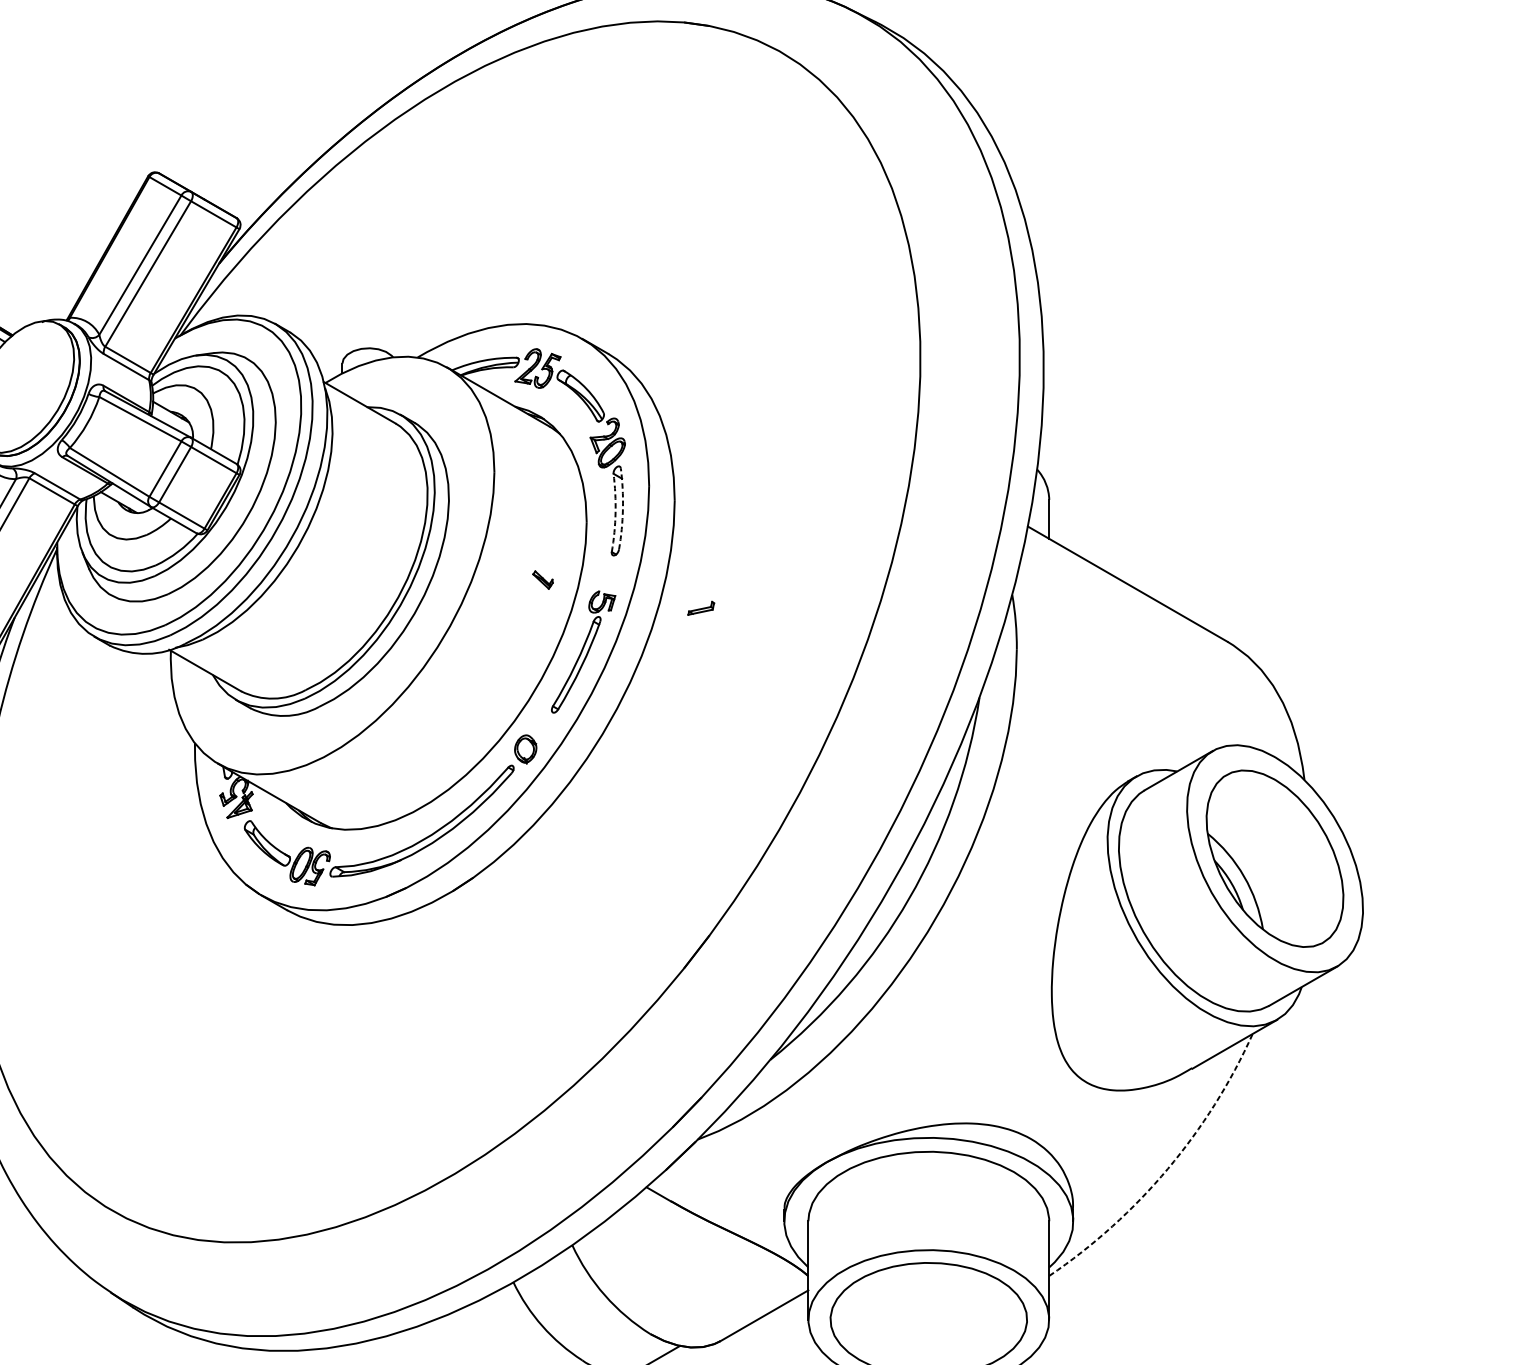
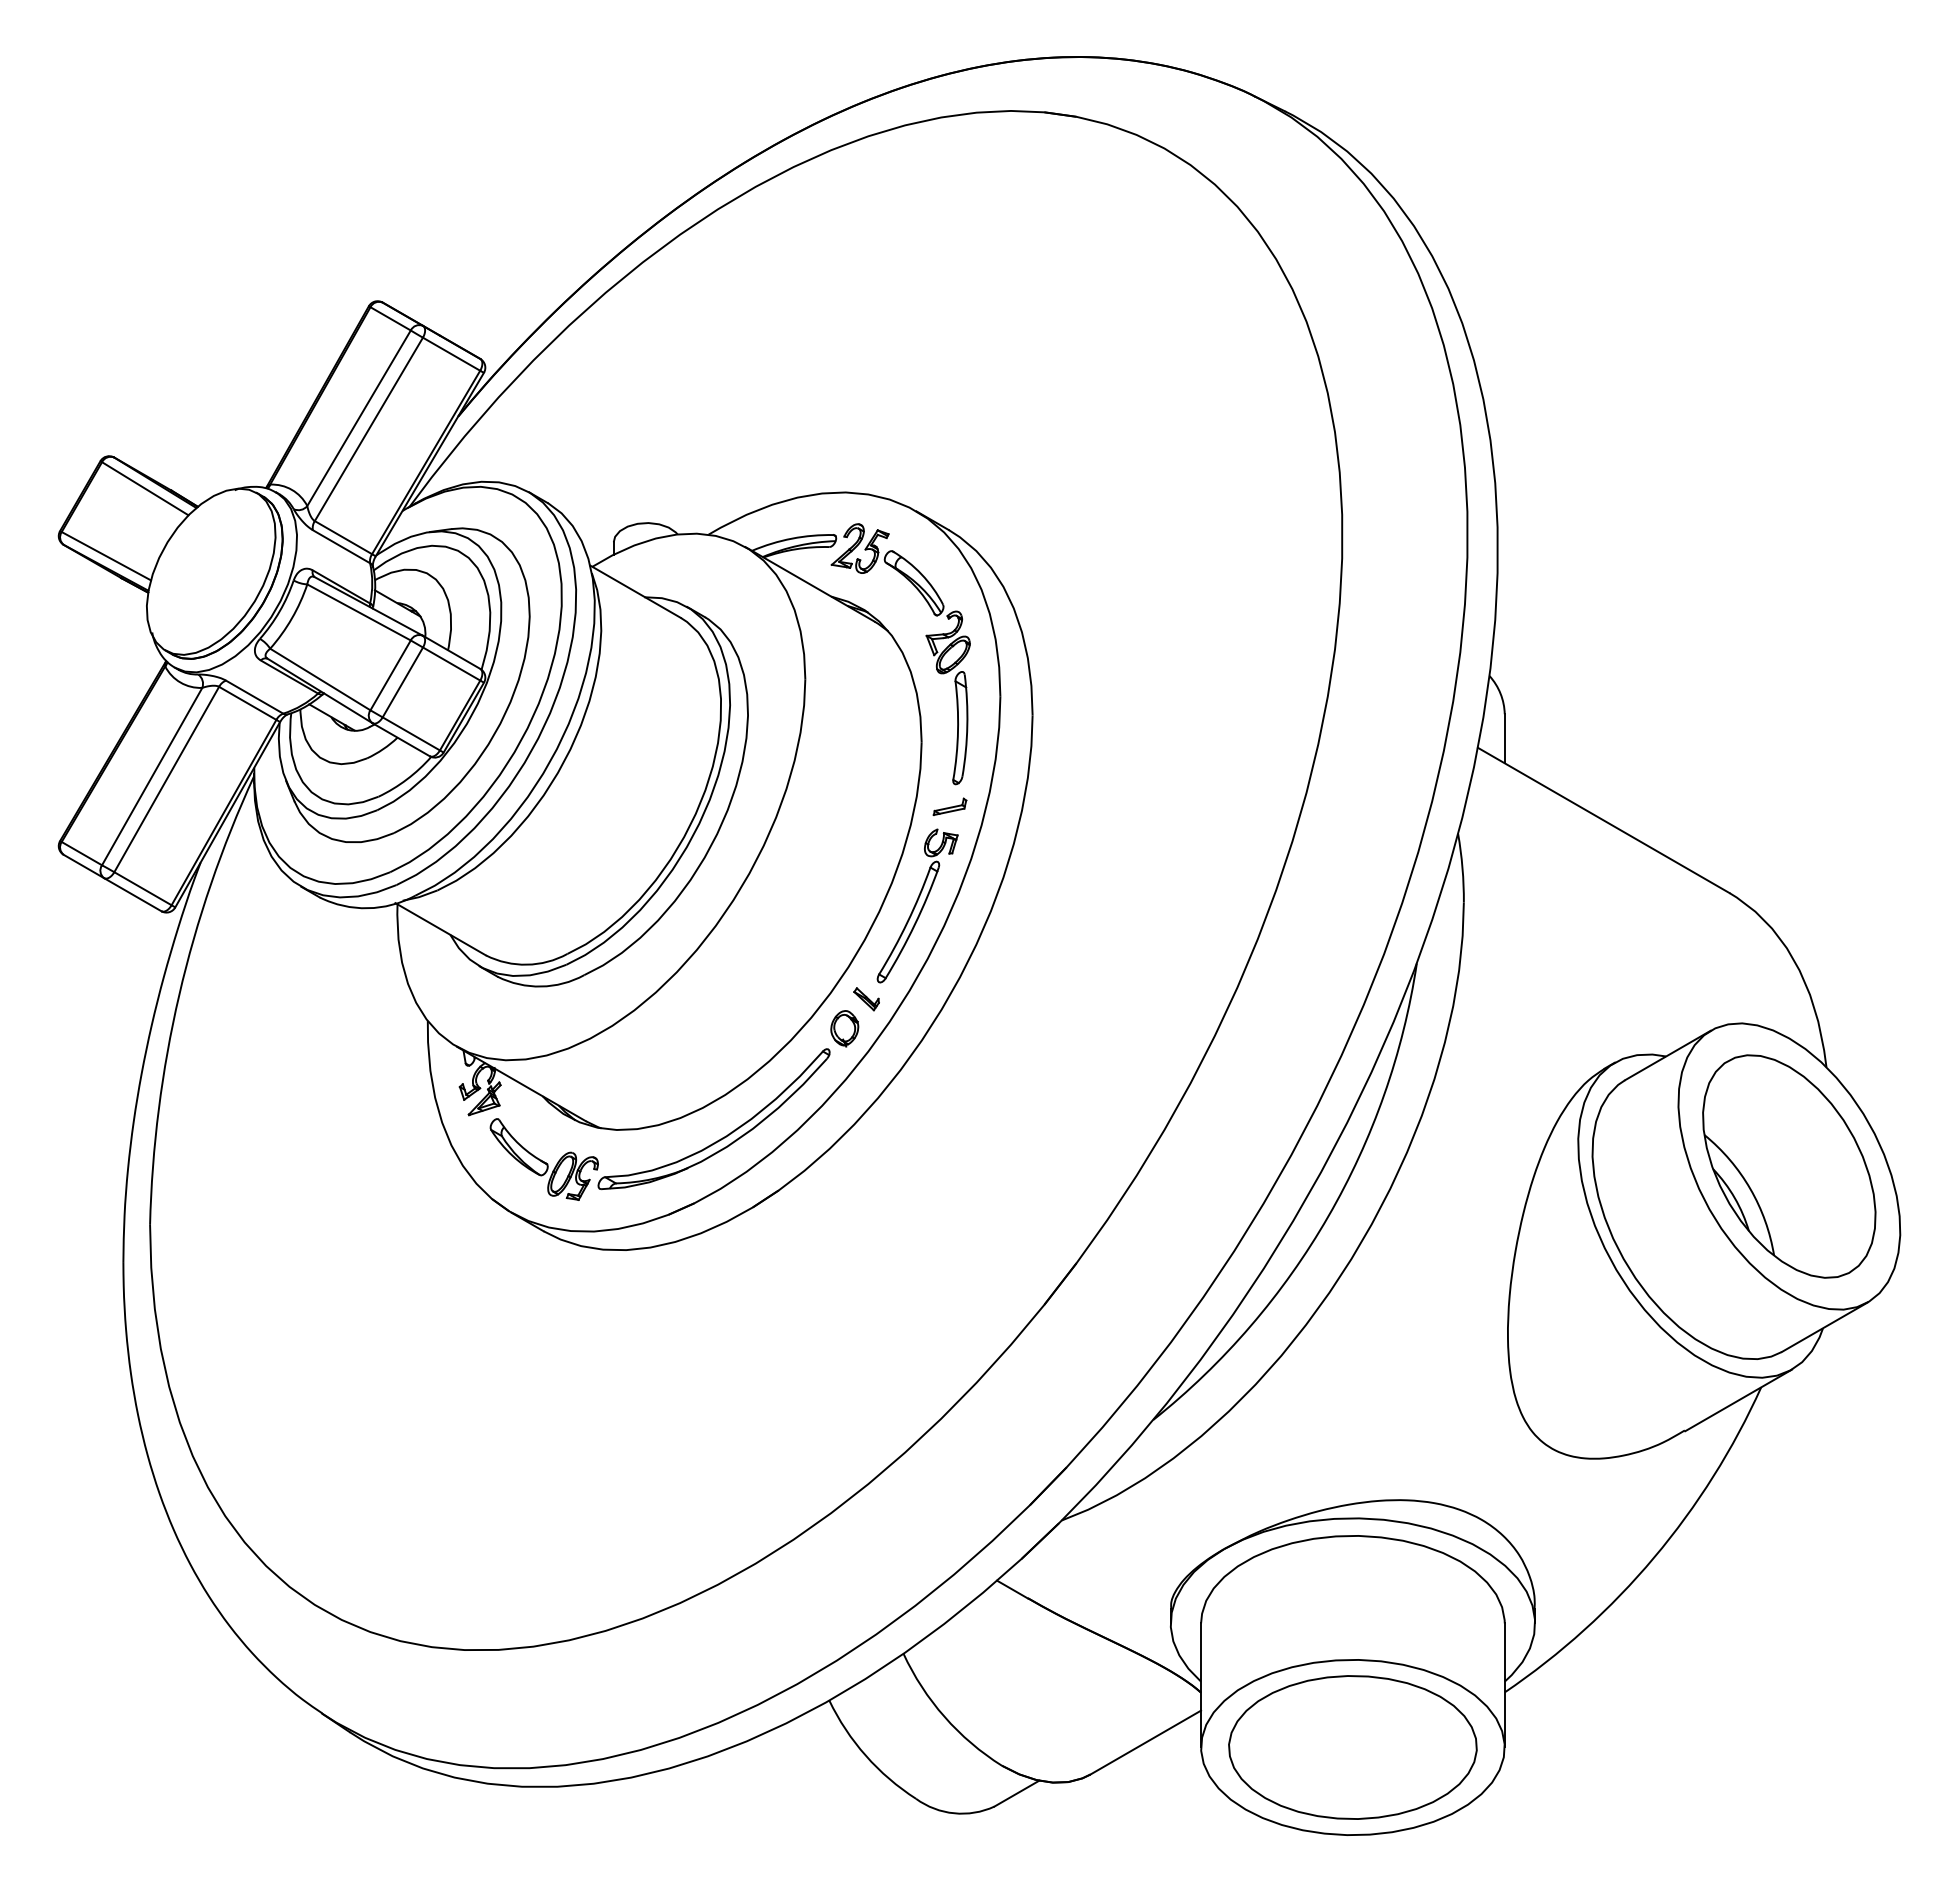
arc: (623, 508) -> (967, 725), dashed -> solid
arc: (615, 512) -> (958, 730), dashed -> solid
part: (542, 580) -> (866, 999), moved
part: (700, 608) -> (949, 806), moved
arc: (1168, 1168) -> (1654, 1557), dashed -> solid

